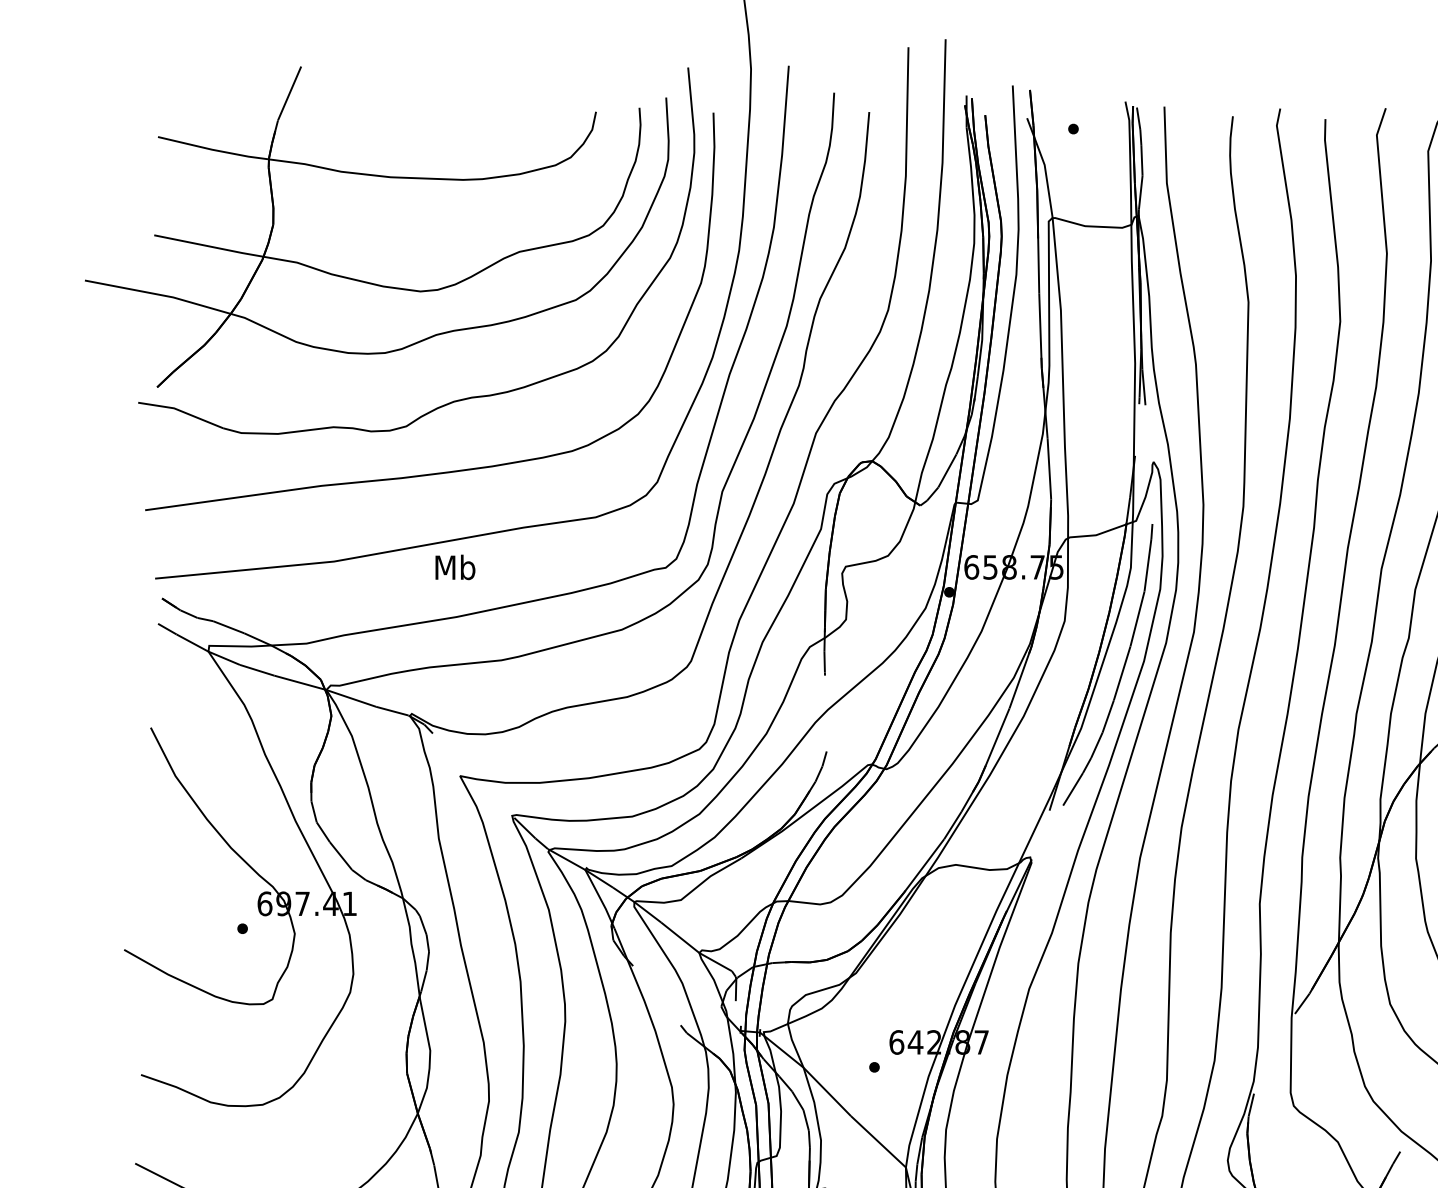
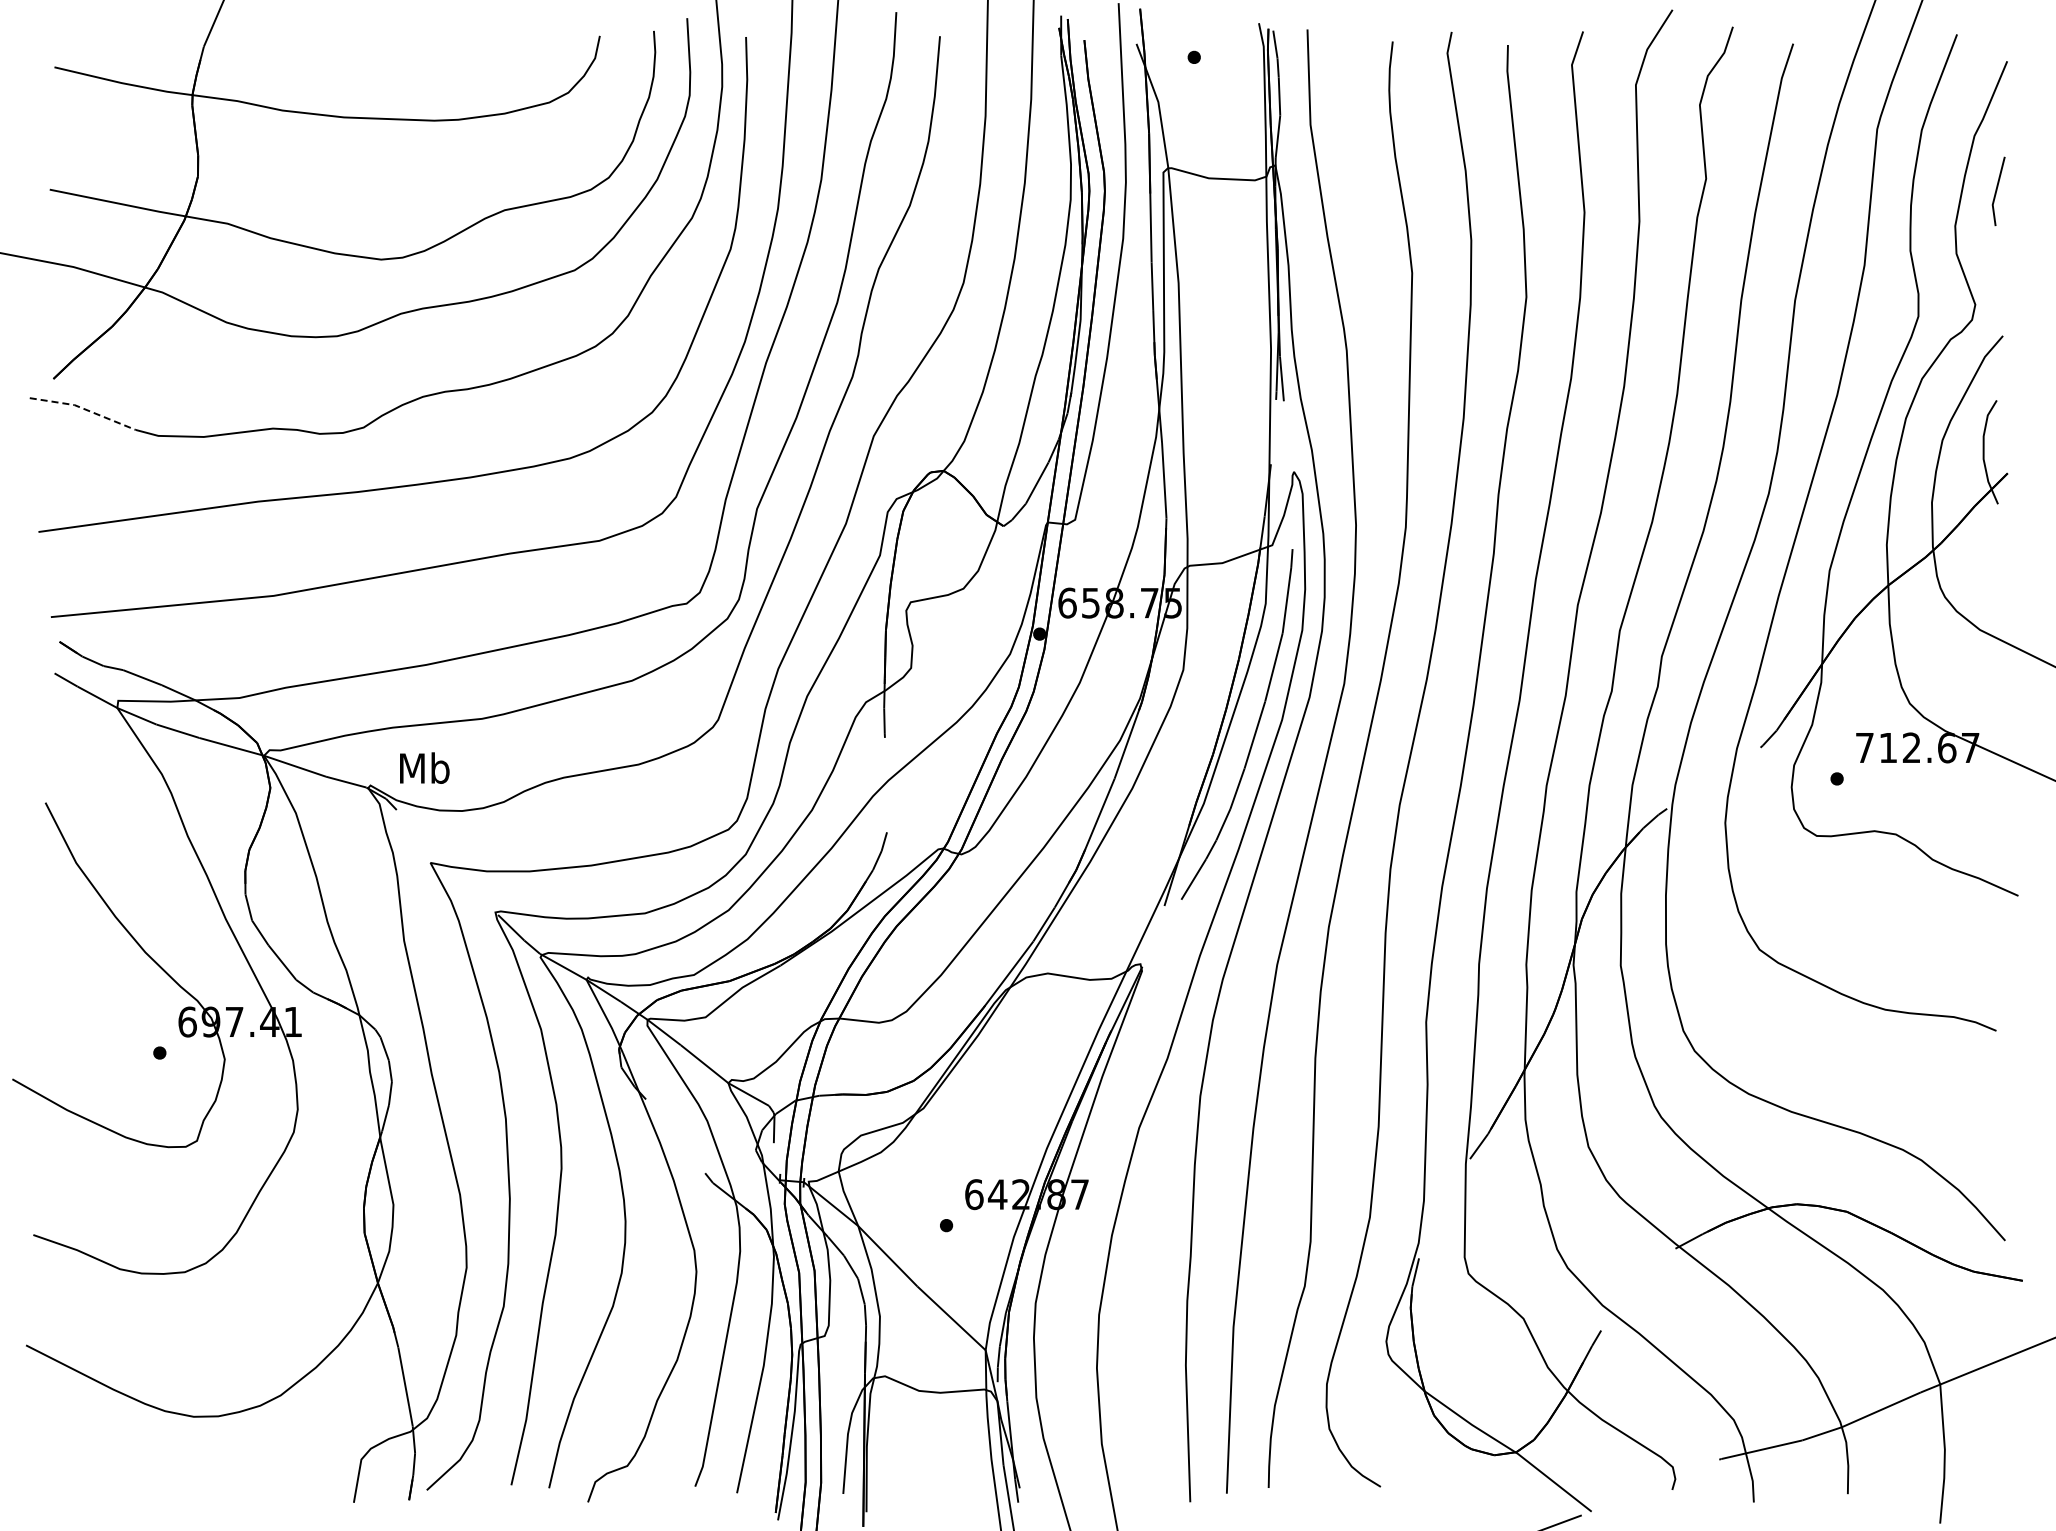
line: (181, 411) -> (83, 408), solid -> dashed
text: (455, 566) -> (424, 767), moved

